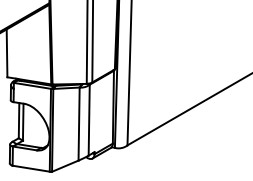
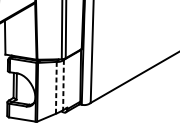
line: (89, 120) -> (63, 85), solid -> dashed
line: (79, 124) -> (56, 88), solid -> dashed

